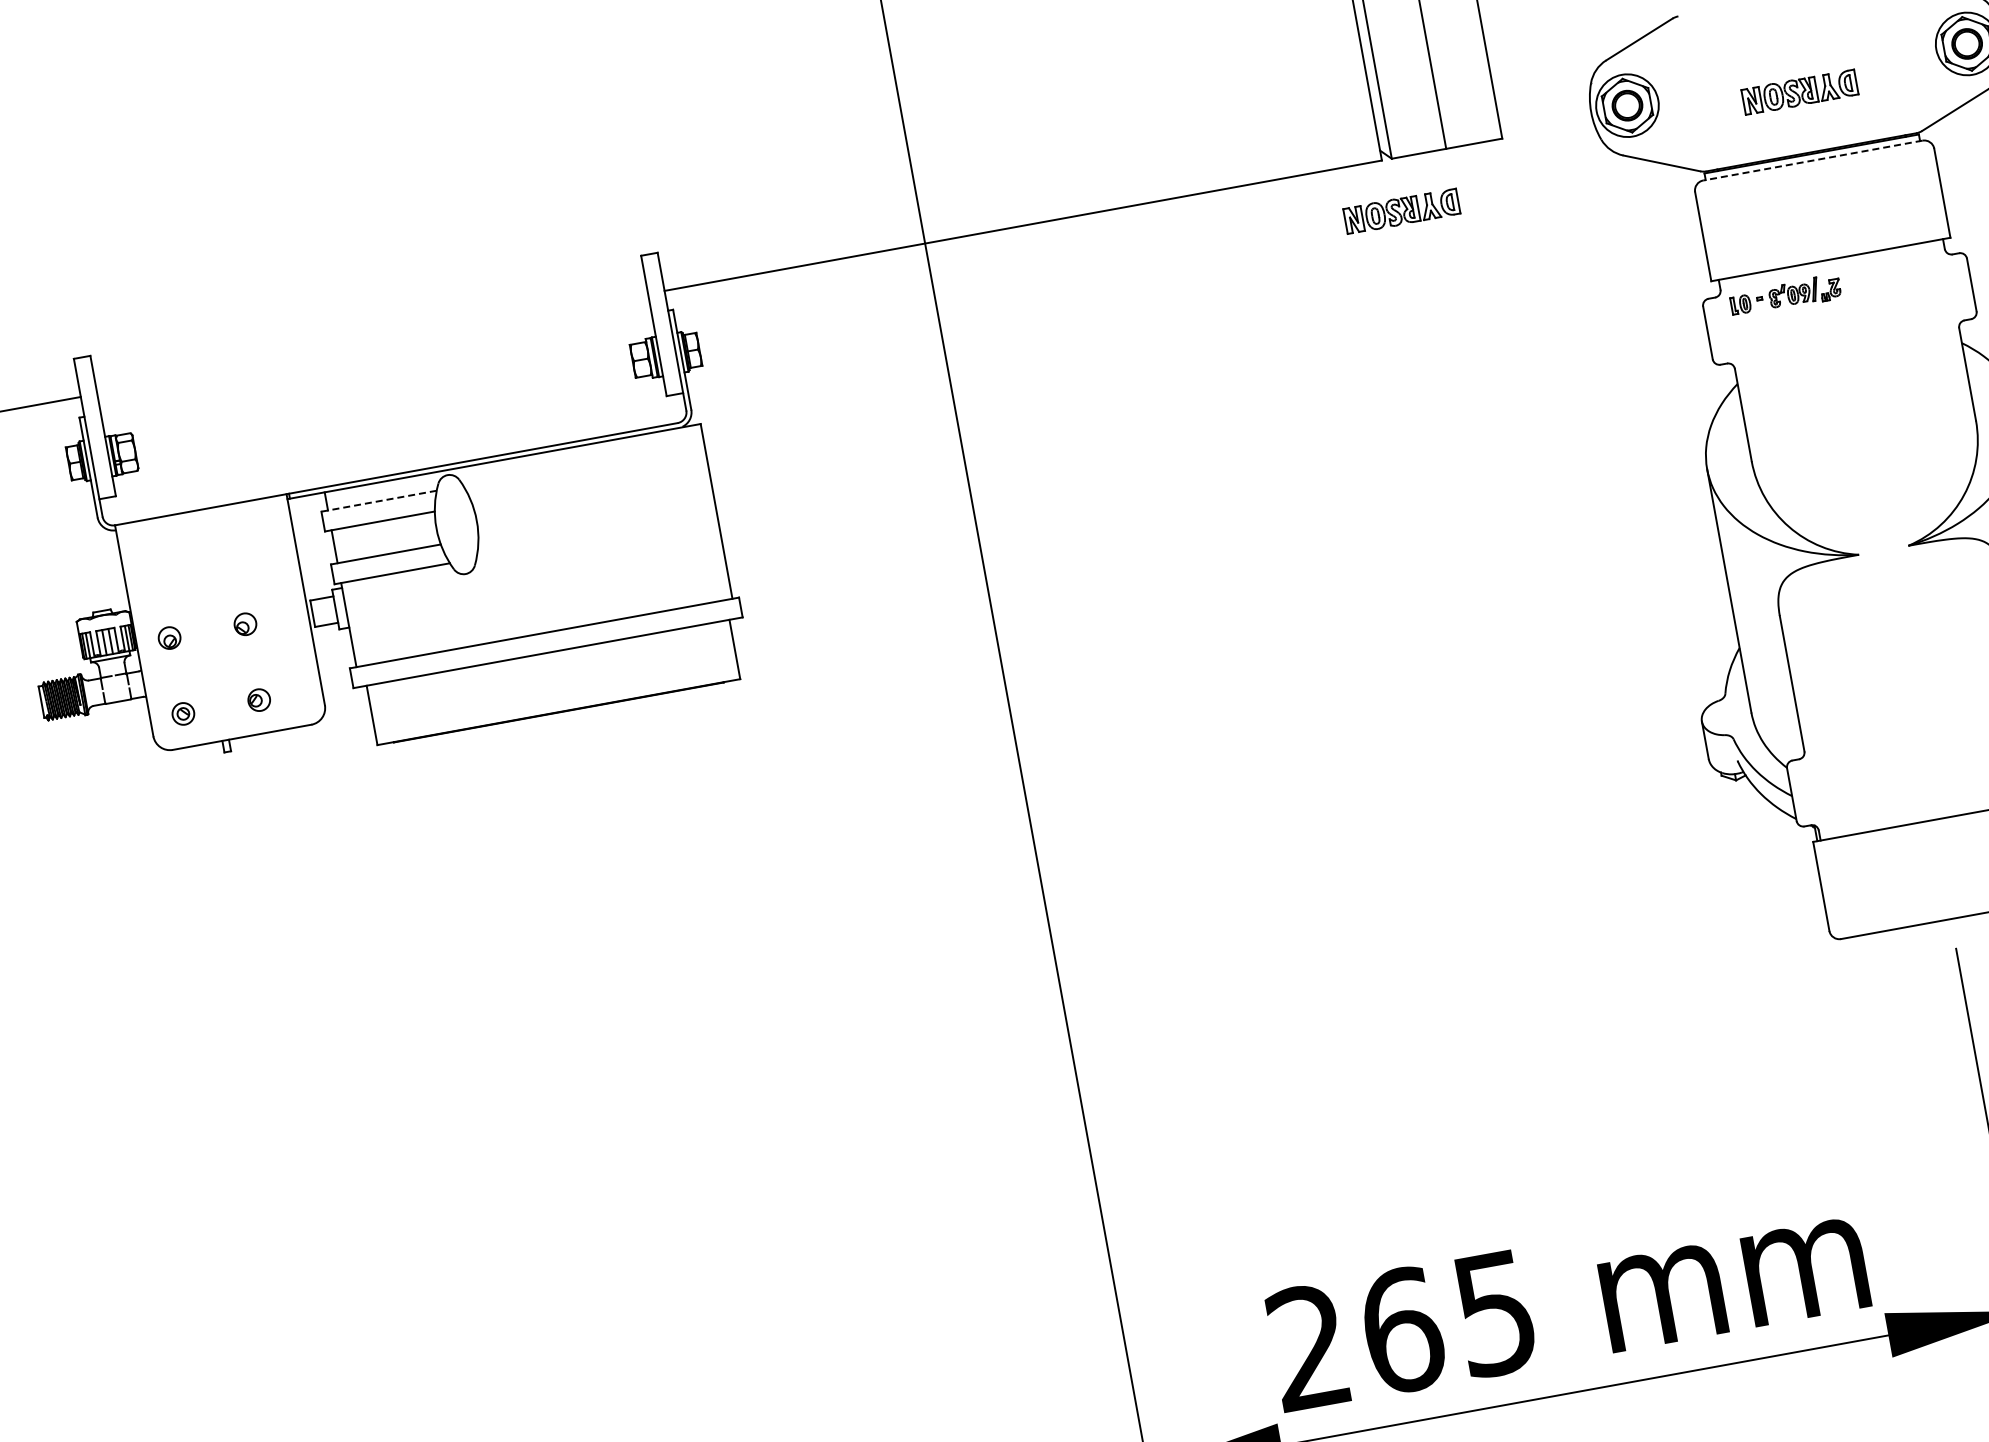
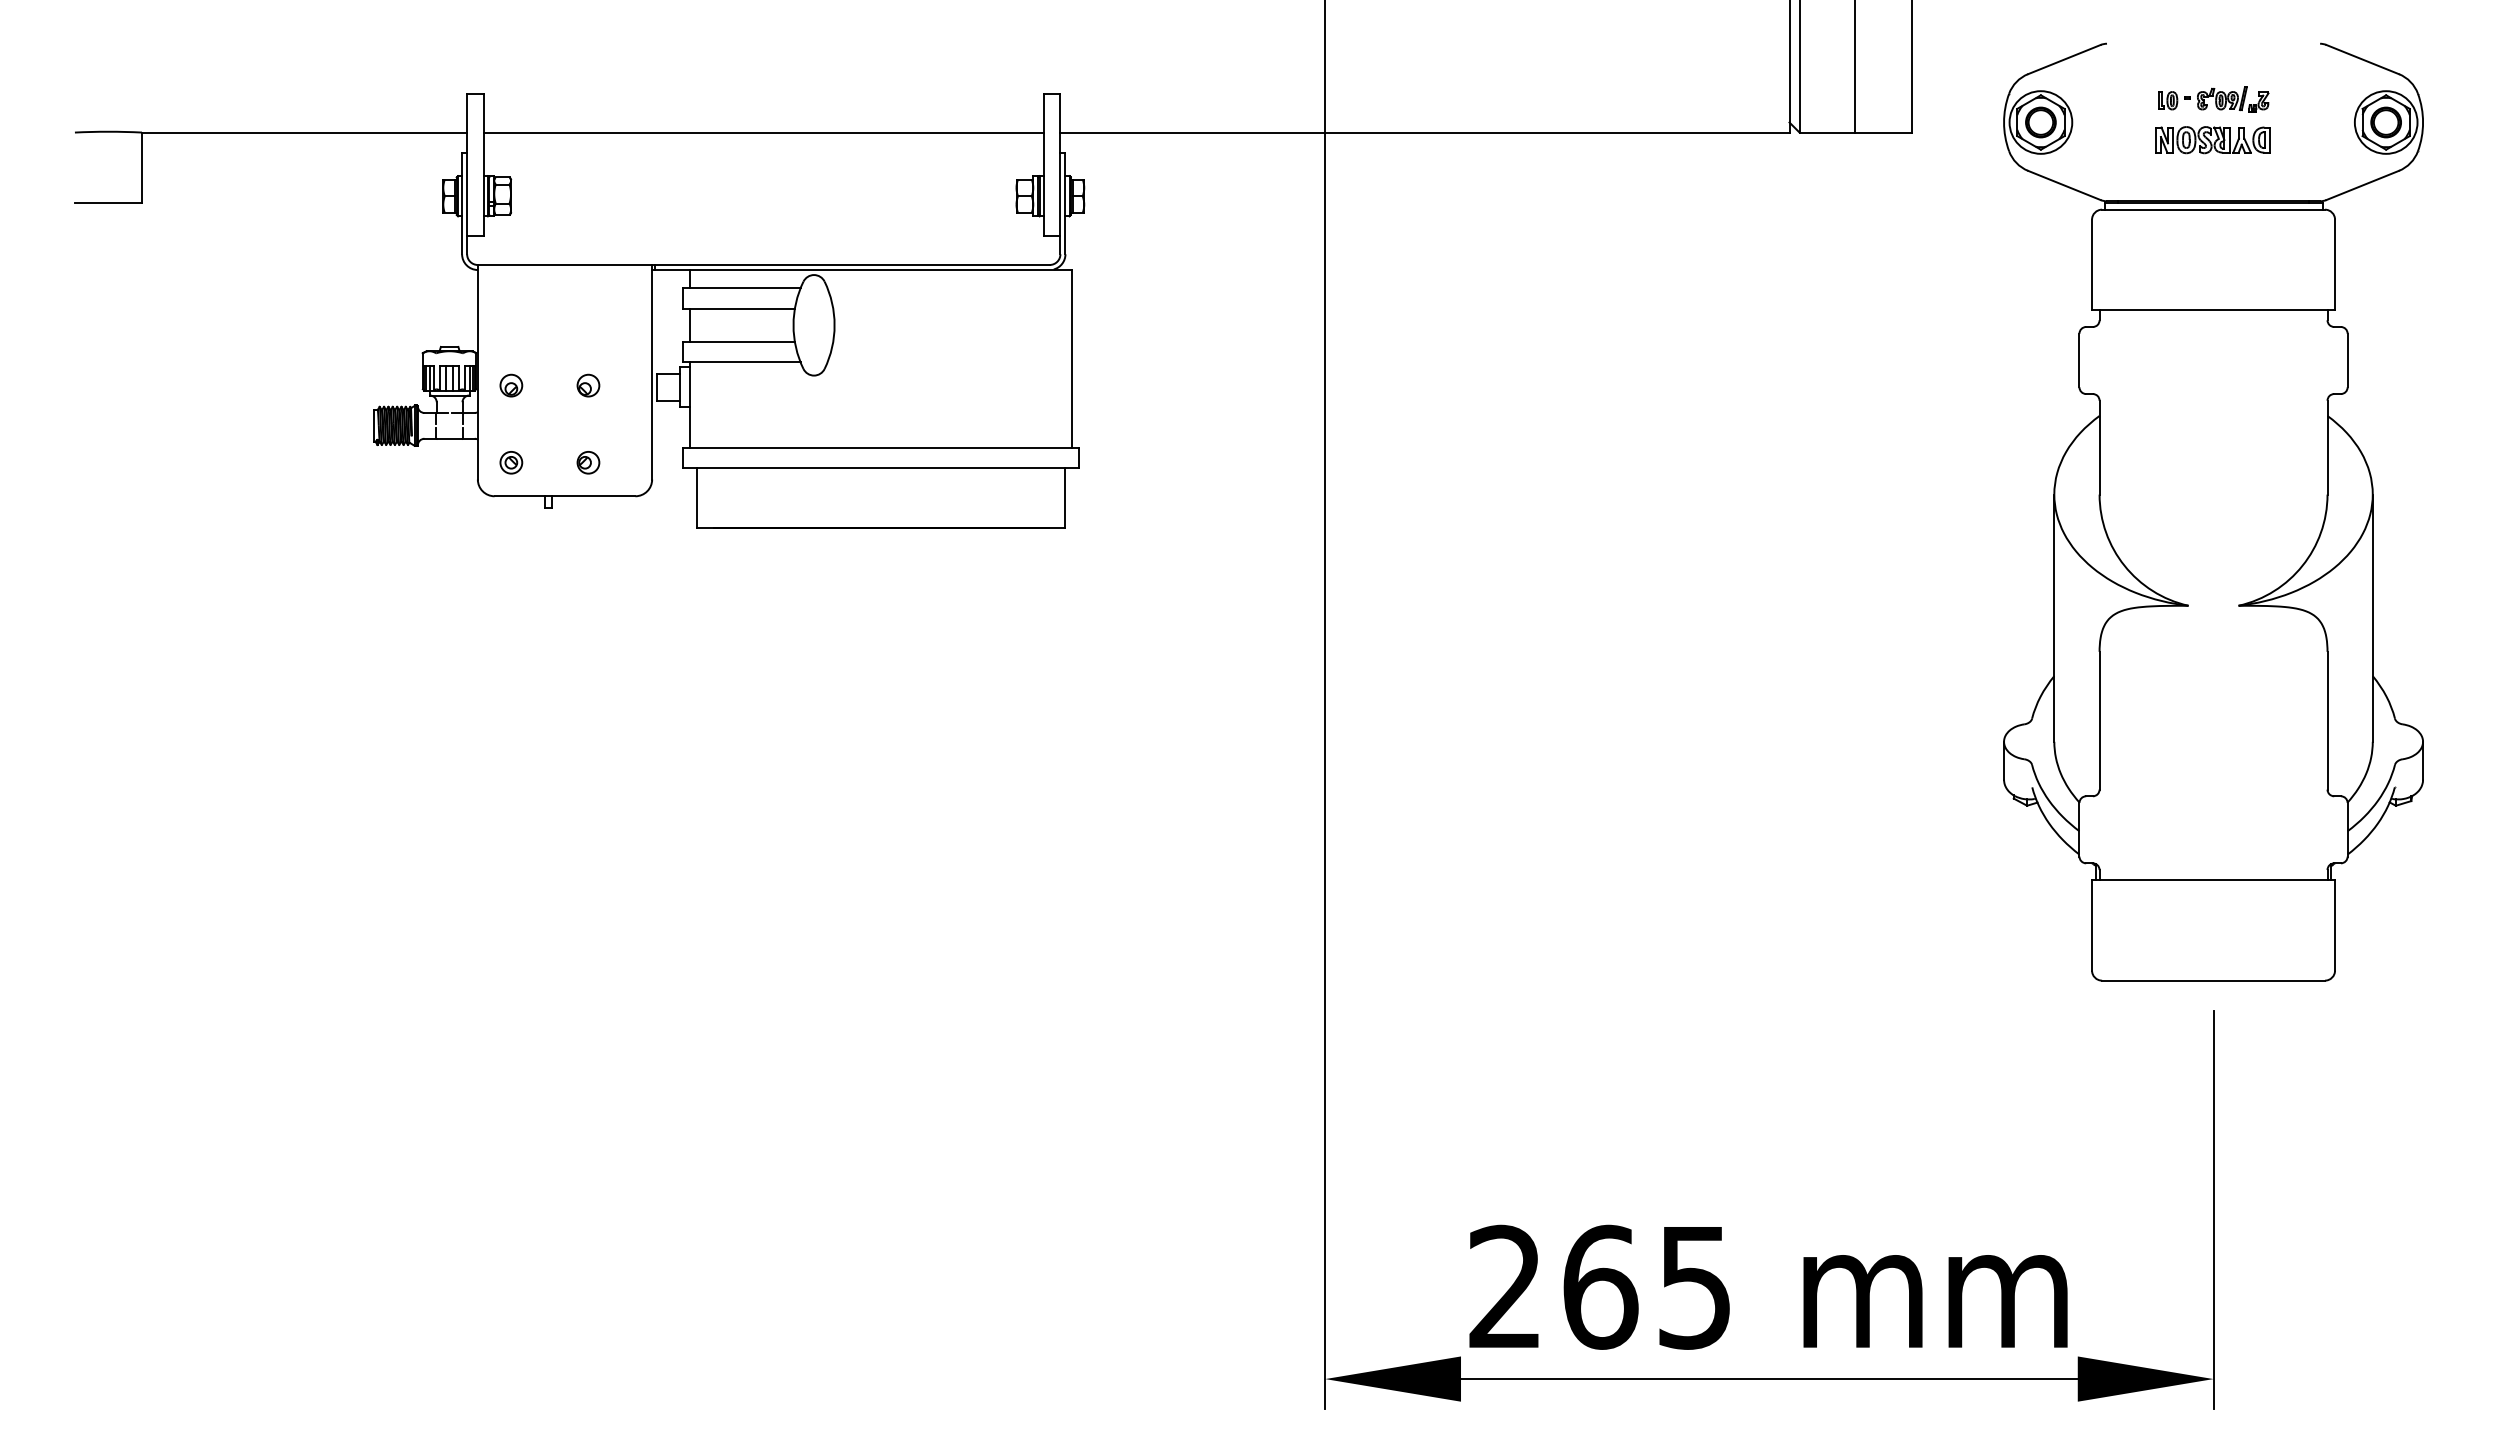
line: (1812, 160) -> (2213, 209), dashed -> solid
part: (1401, 211) -> (1799, 186), removed
part: (1785, 295) -> (2213, 99), moved
line: (372, 343) -> (763, 132), added
line: (378, 501) -> (741, 288), dashed -> solid

